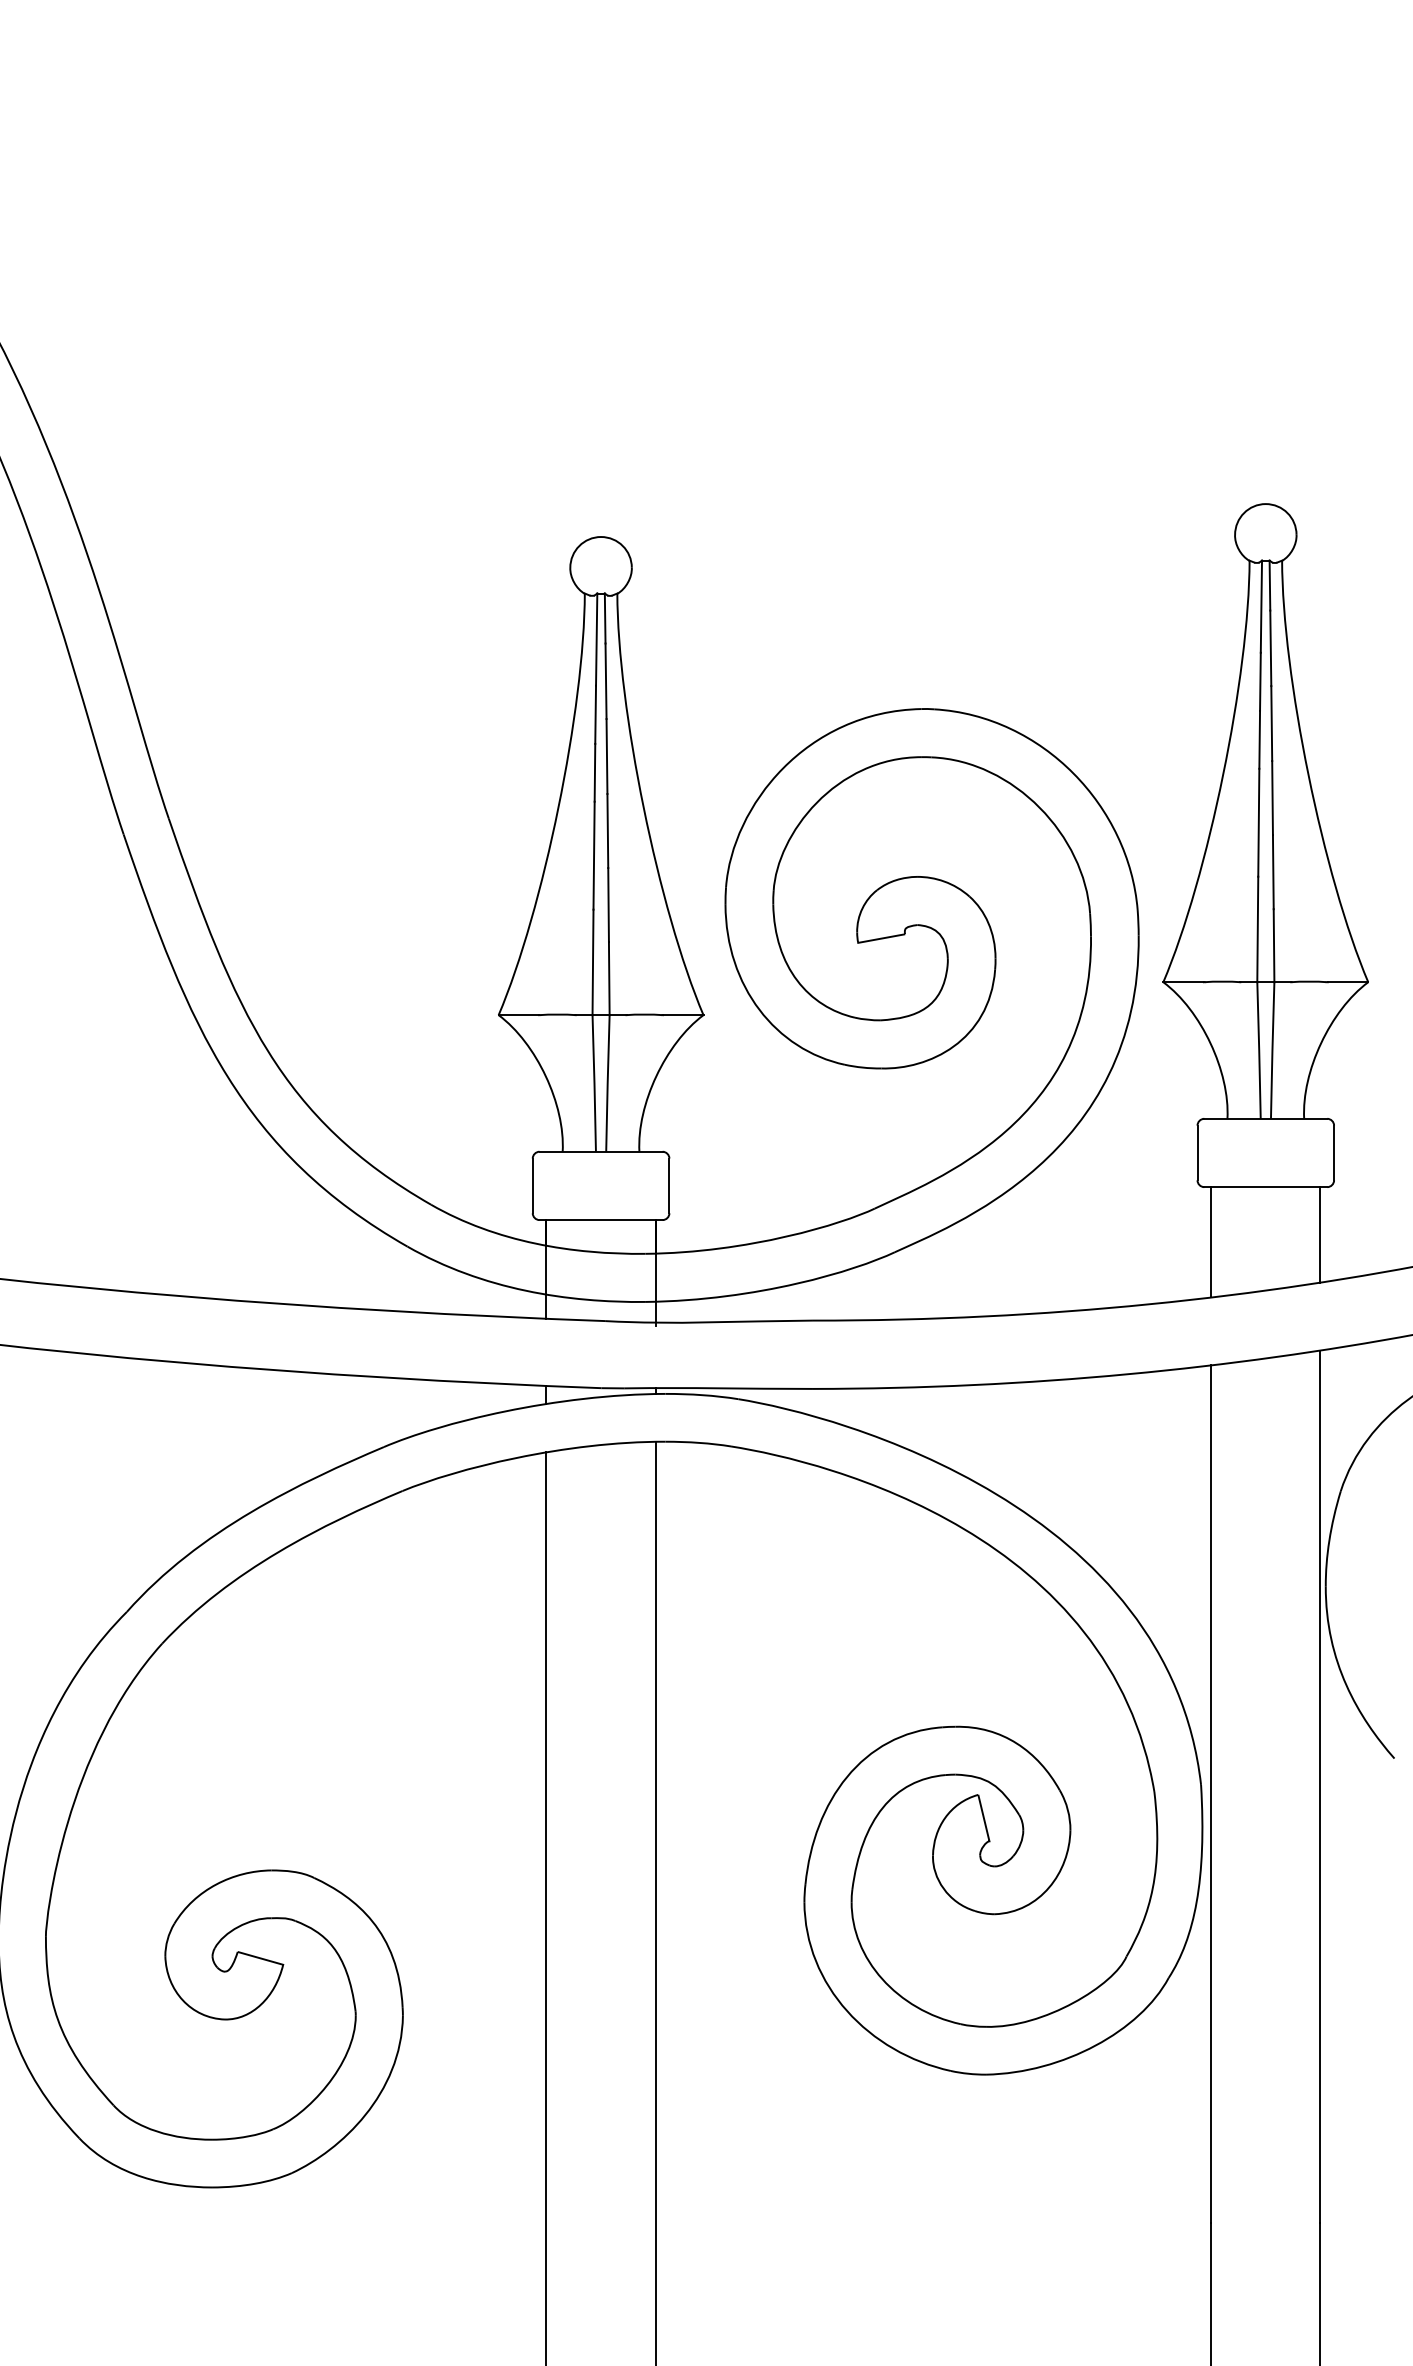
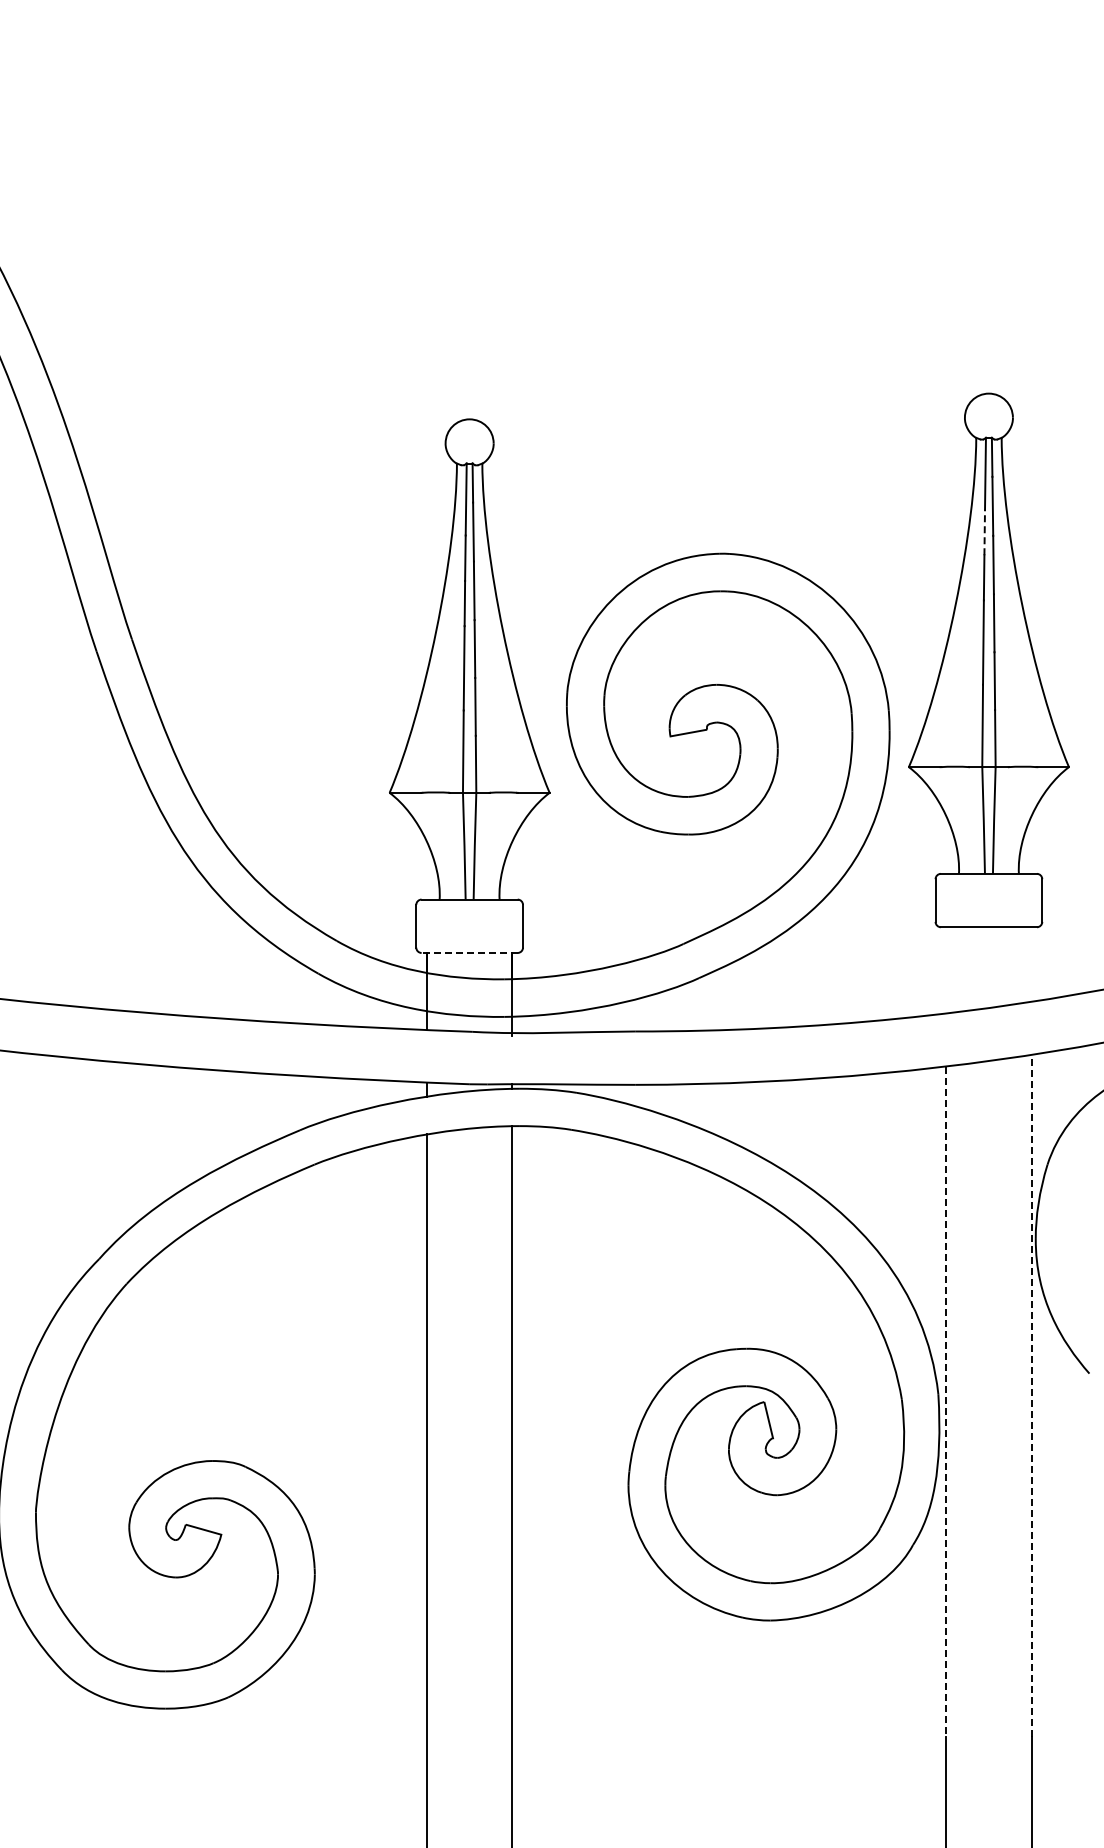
line: (1260, 681) -> (984, 532), solid -> dashed
line: (600, 1219) -> (469, 952), solid -> dashed
line: (1320, 1234) -> (1031, 964), removed
line: (1211, 1241) -> (946, 969), removed
line: (1320, 1786) -> (1031, 1395), solid -> dashed
line: (1211, 1795) -> (946, 1402), solid -> dashed

